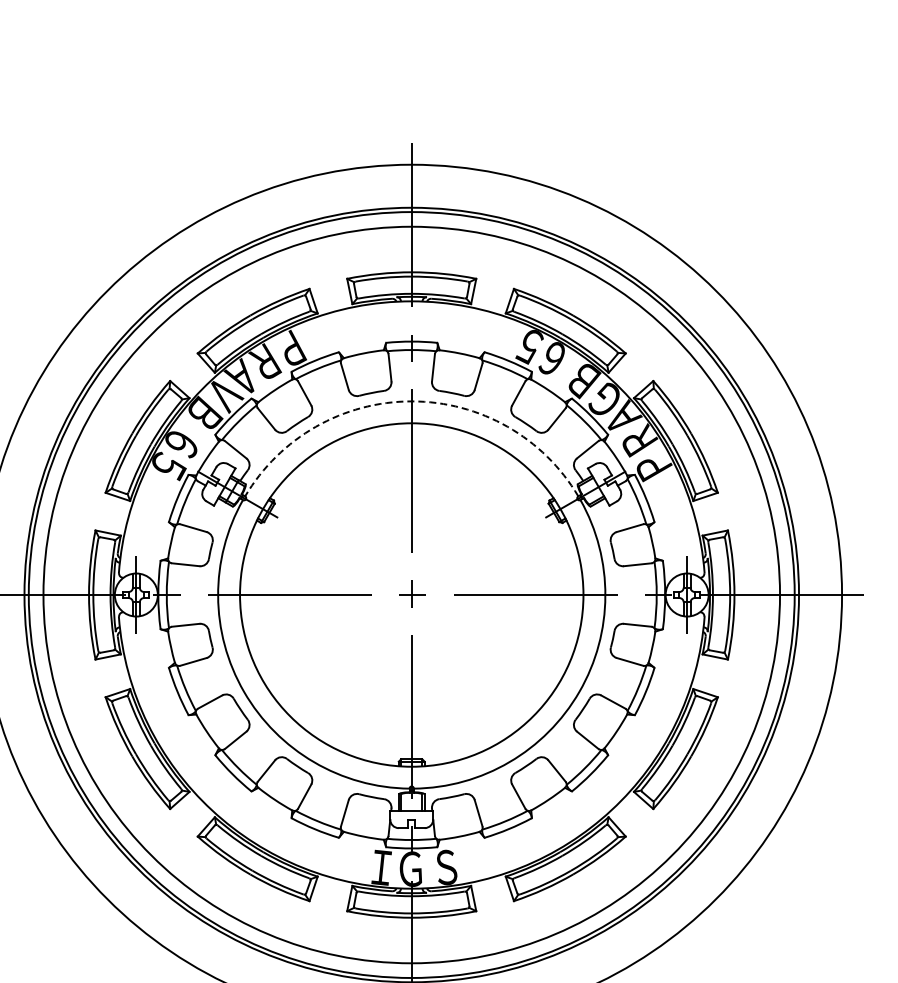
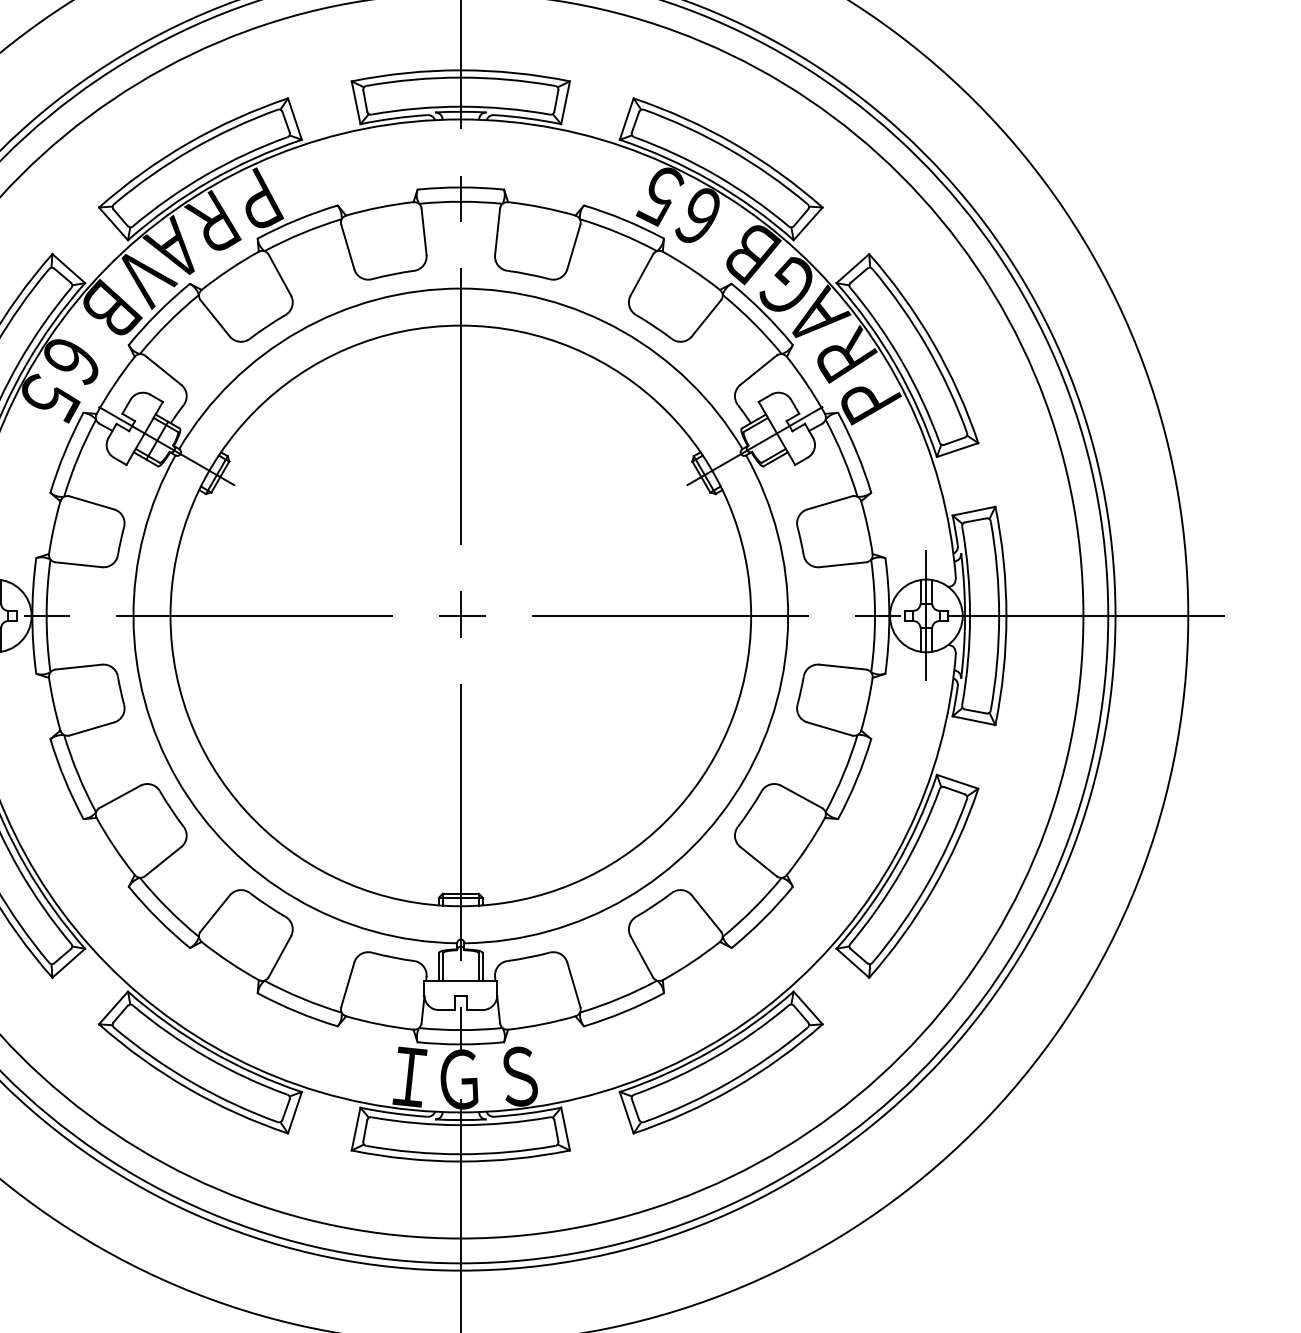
arc: (411, 401) -> (460, 288), dashed -> solid

